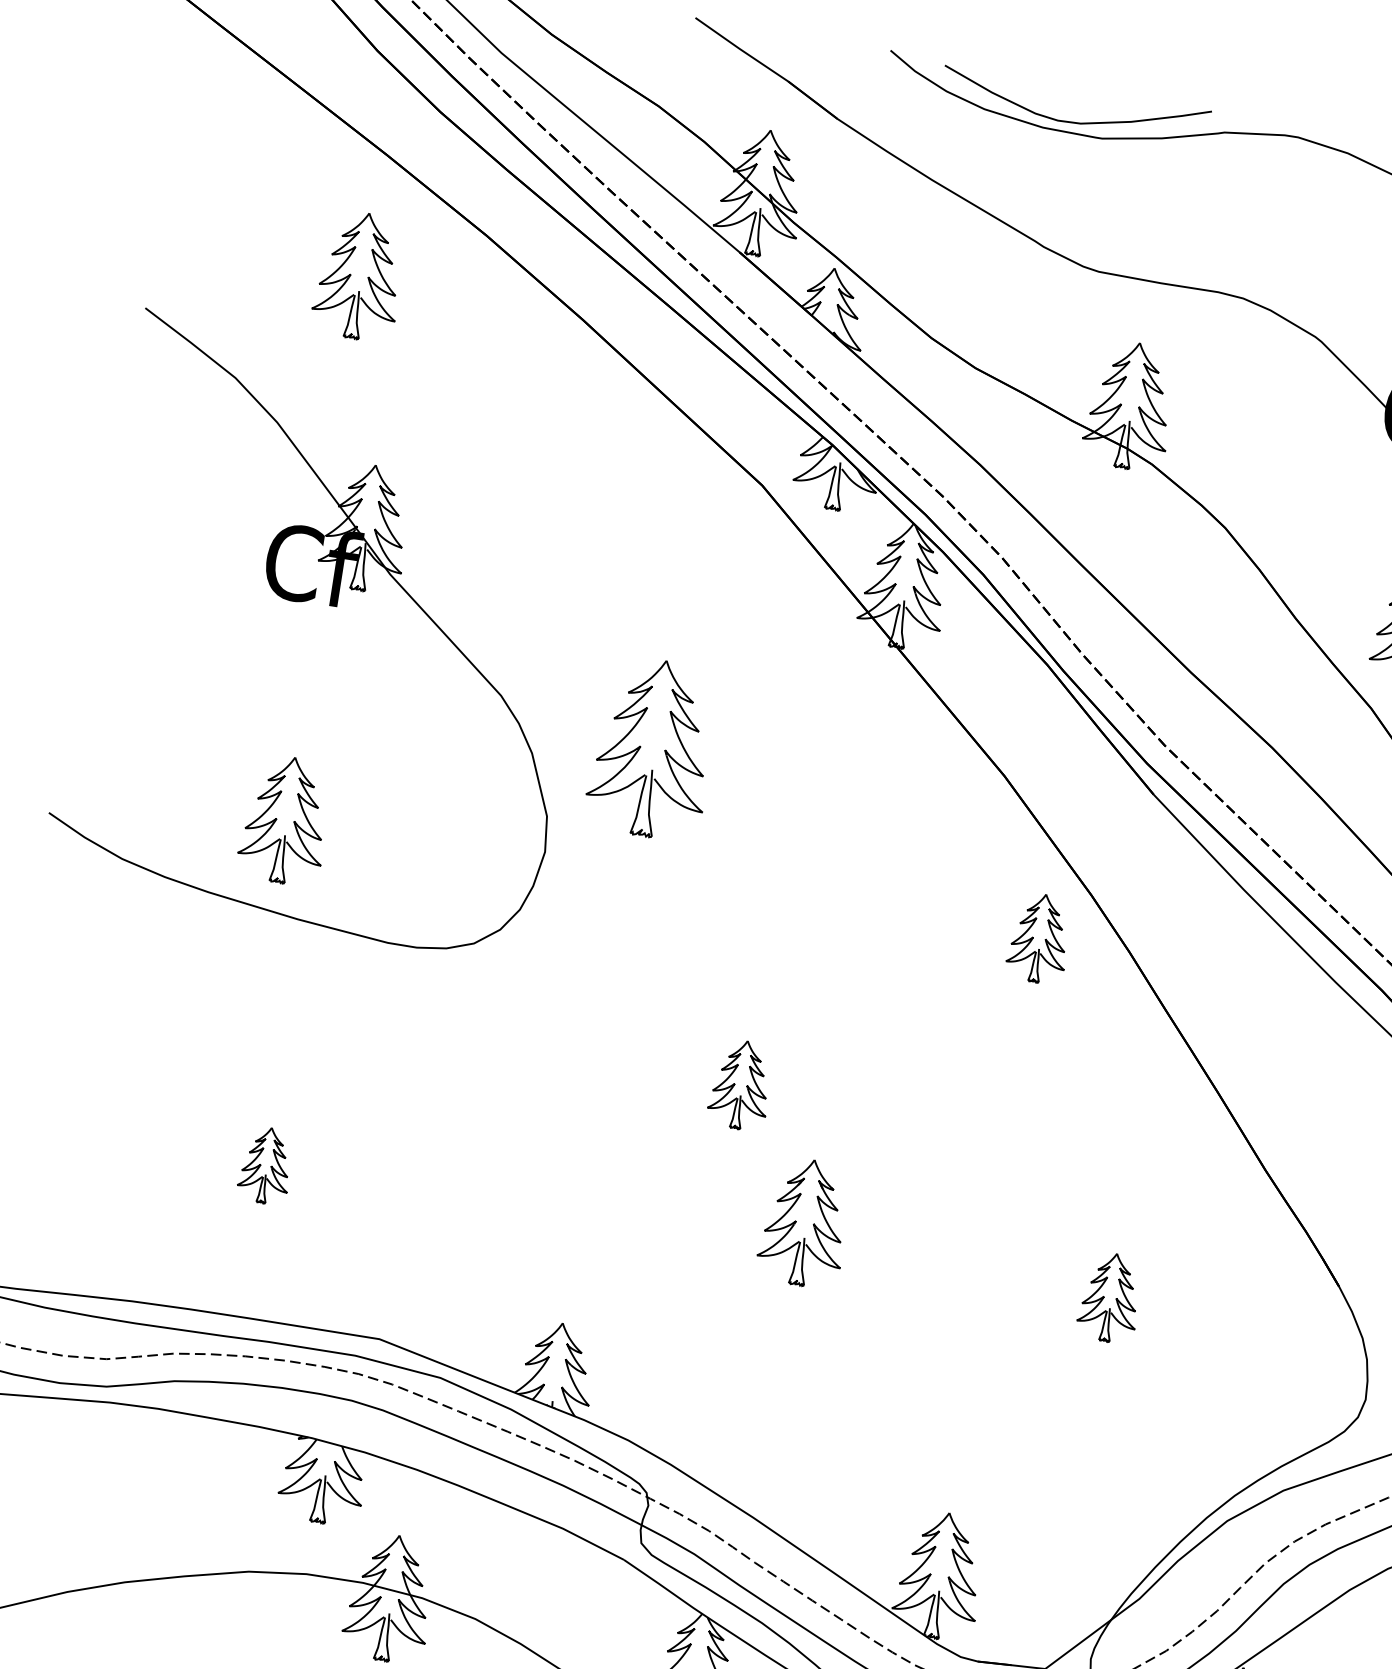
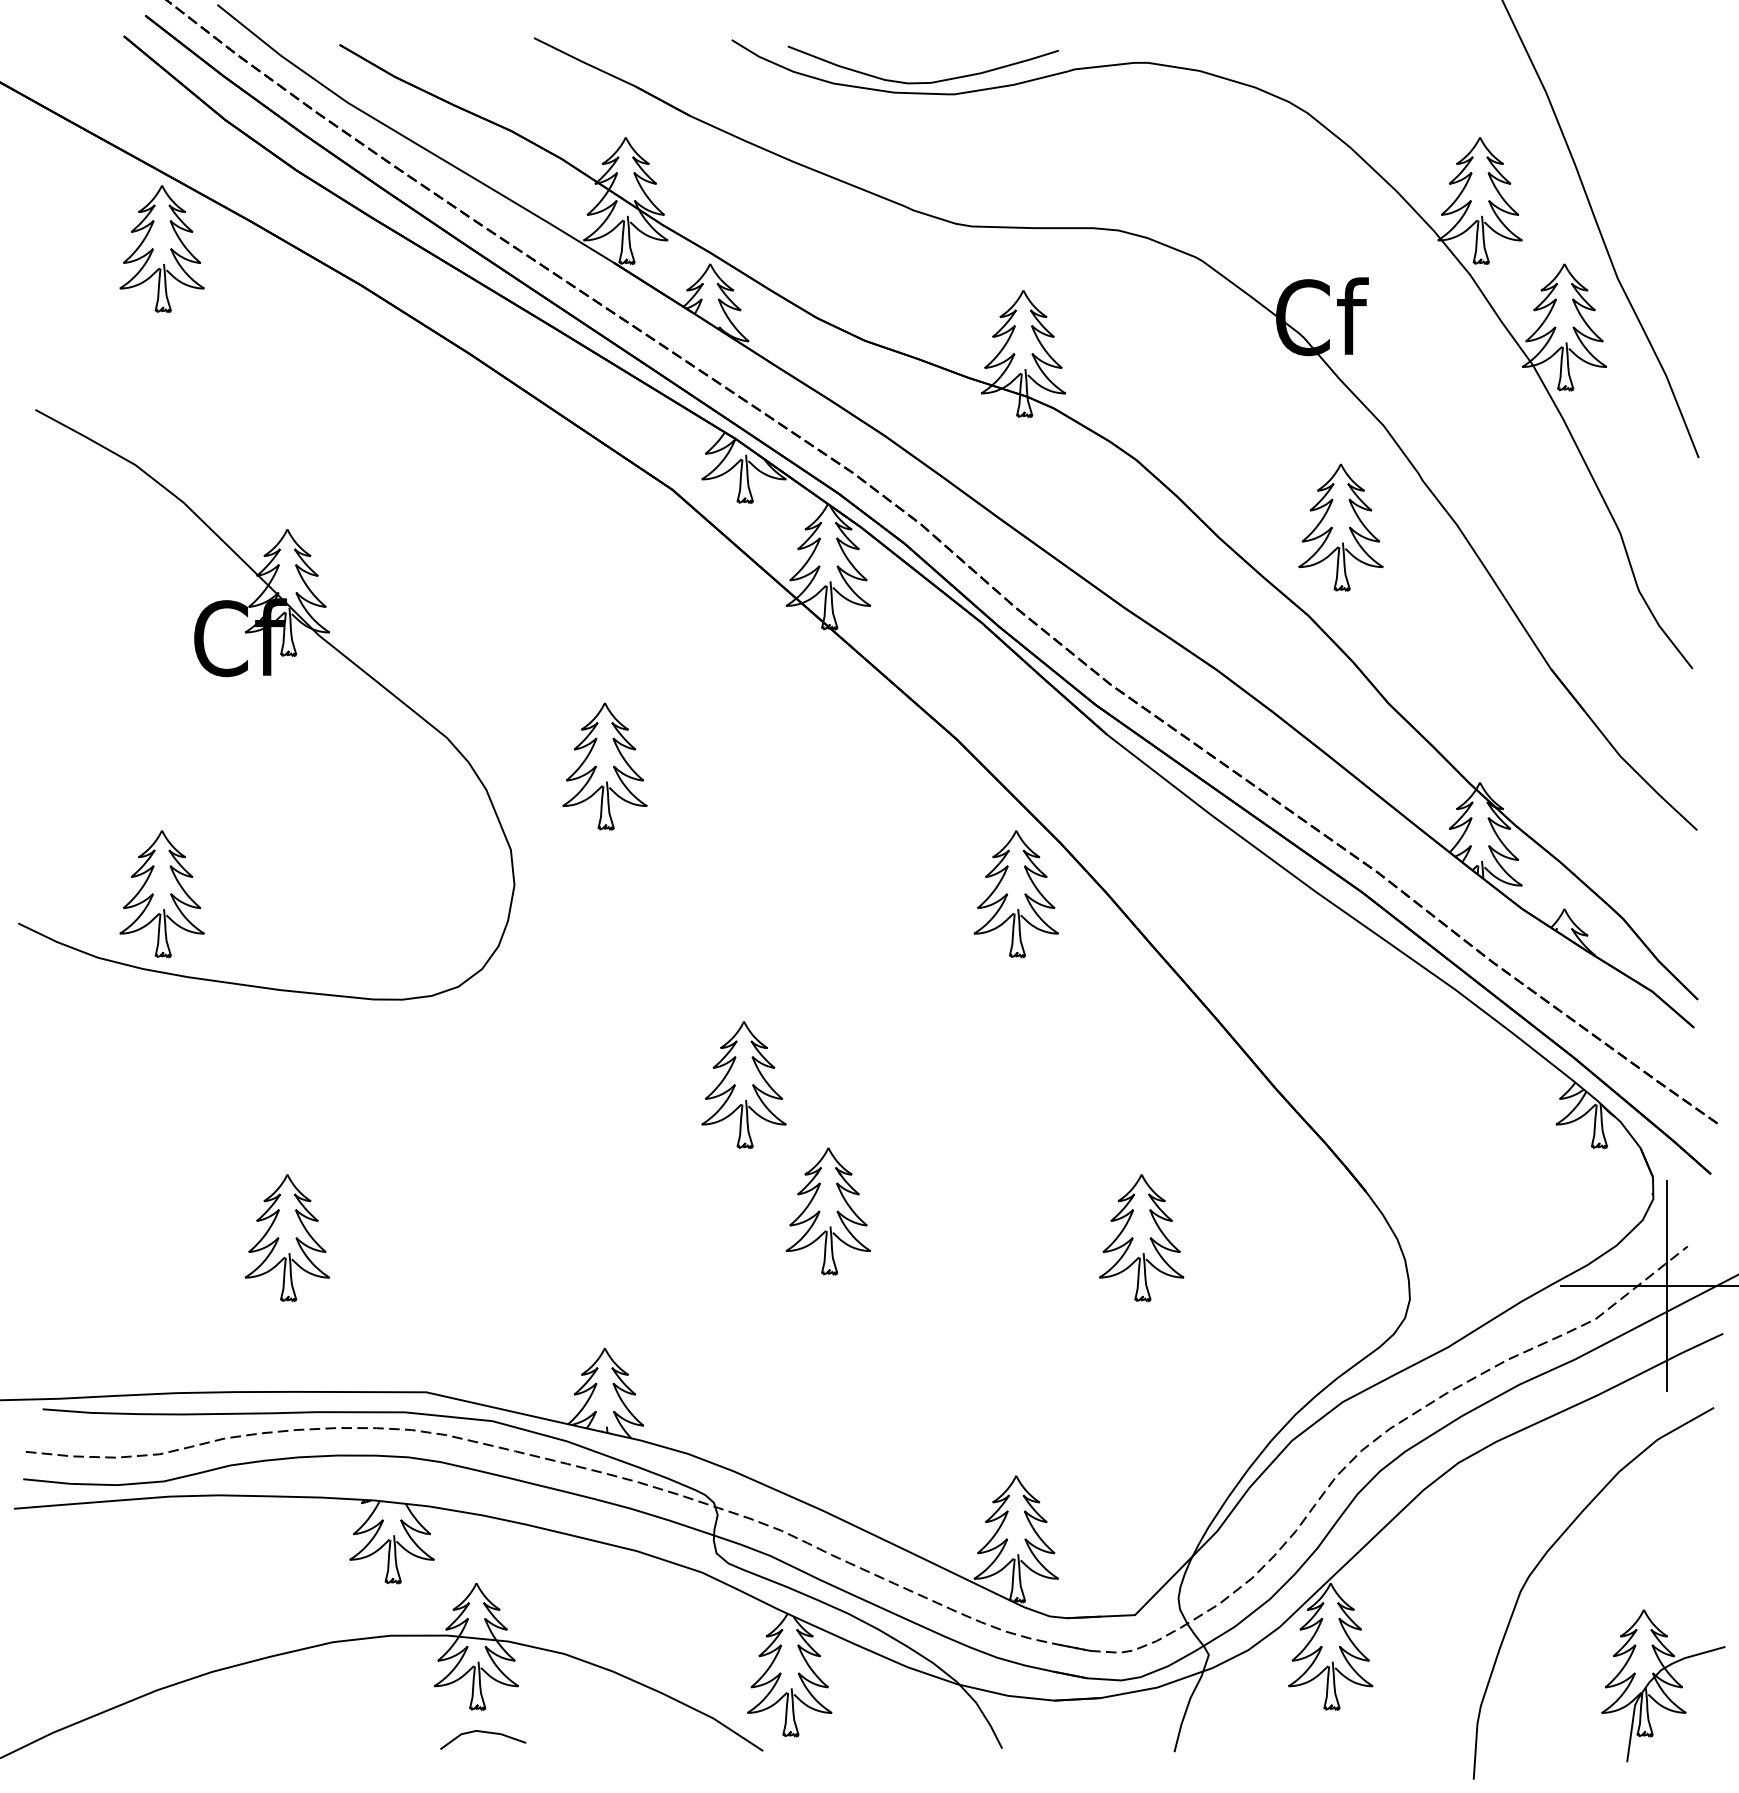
part: (358, 276) -> (161, 249), moved
part: (652, 748) -> (604, 766), size x0.71
part: (284, 820) -> (161, 894), moved
part: (1038, 938) -> (1015, 894), size x1.43
part: (740, 1085) -> (743, 1085), size x1.43
part: (265, 1165) -> (286, 1238), size x1.67
part: (1109, 1297) -> (1141, 1238), size x1.43

